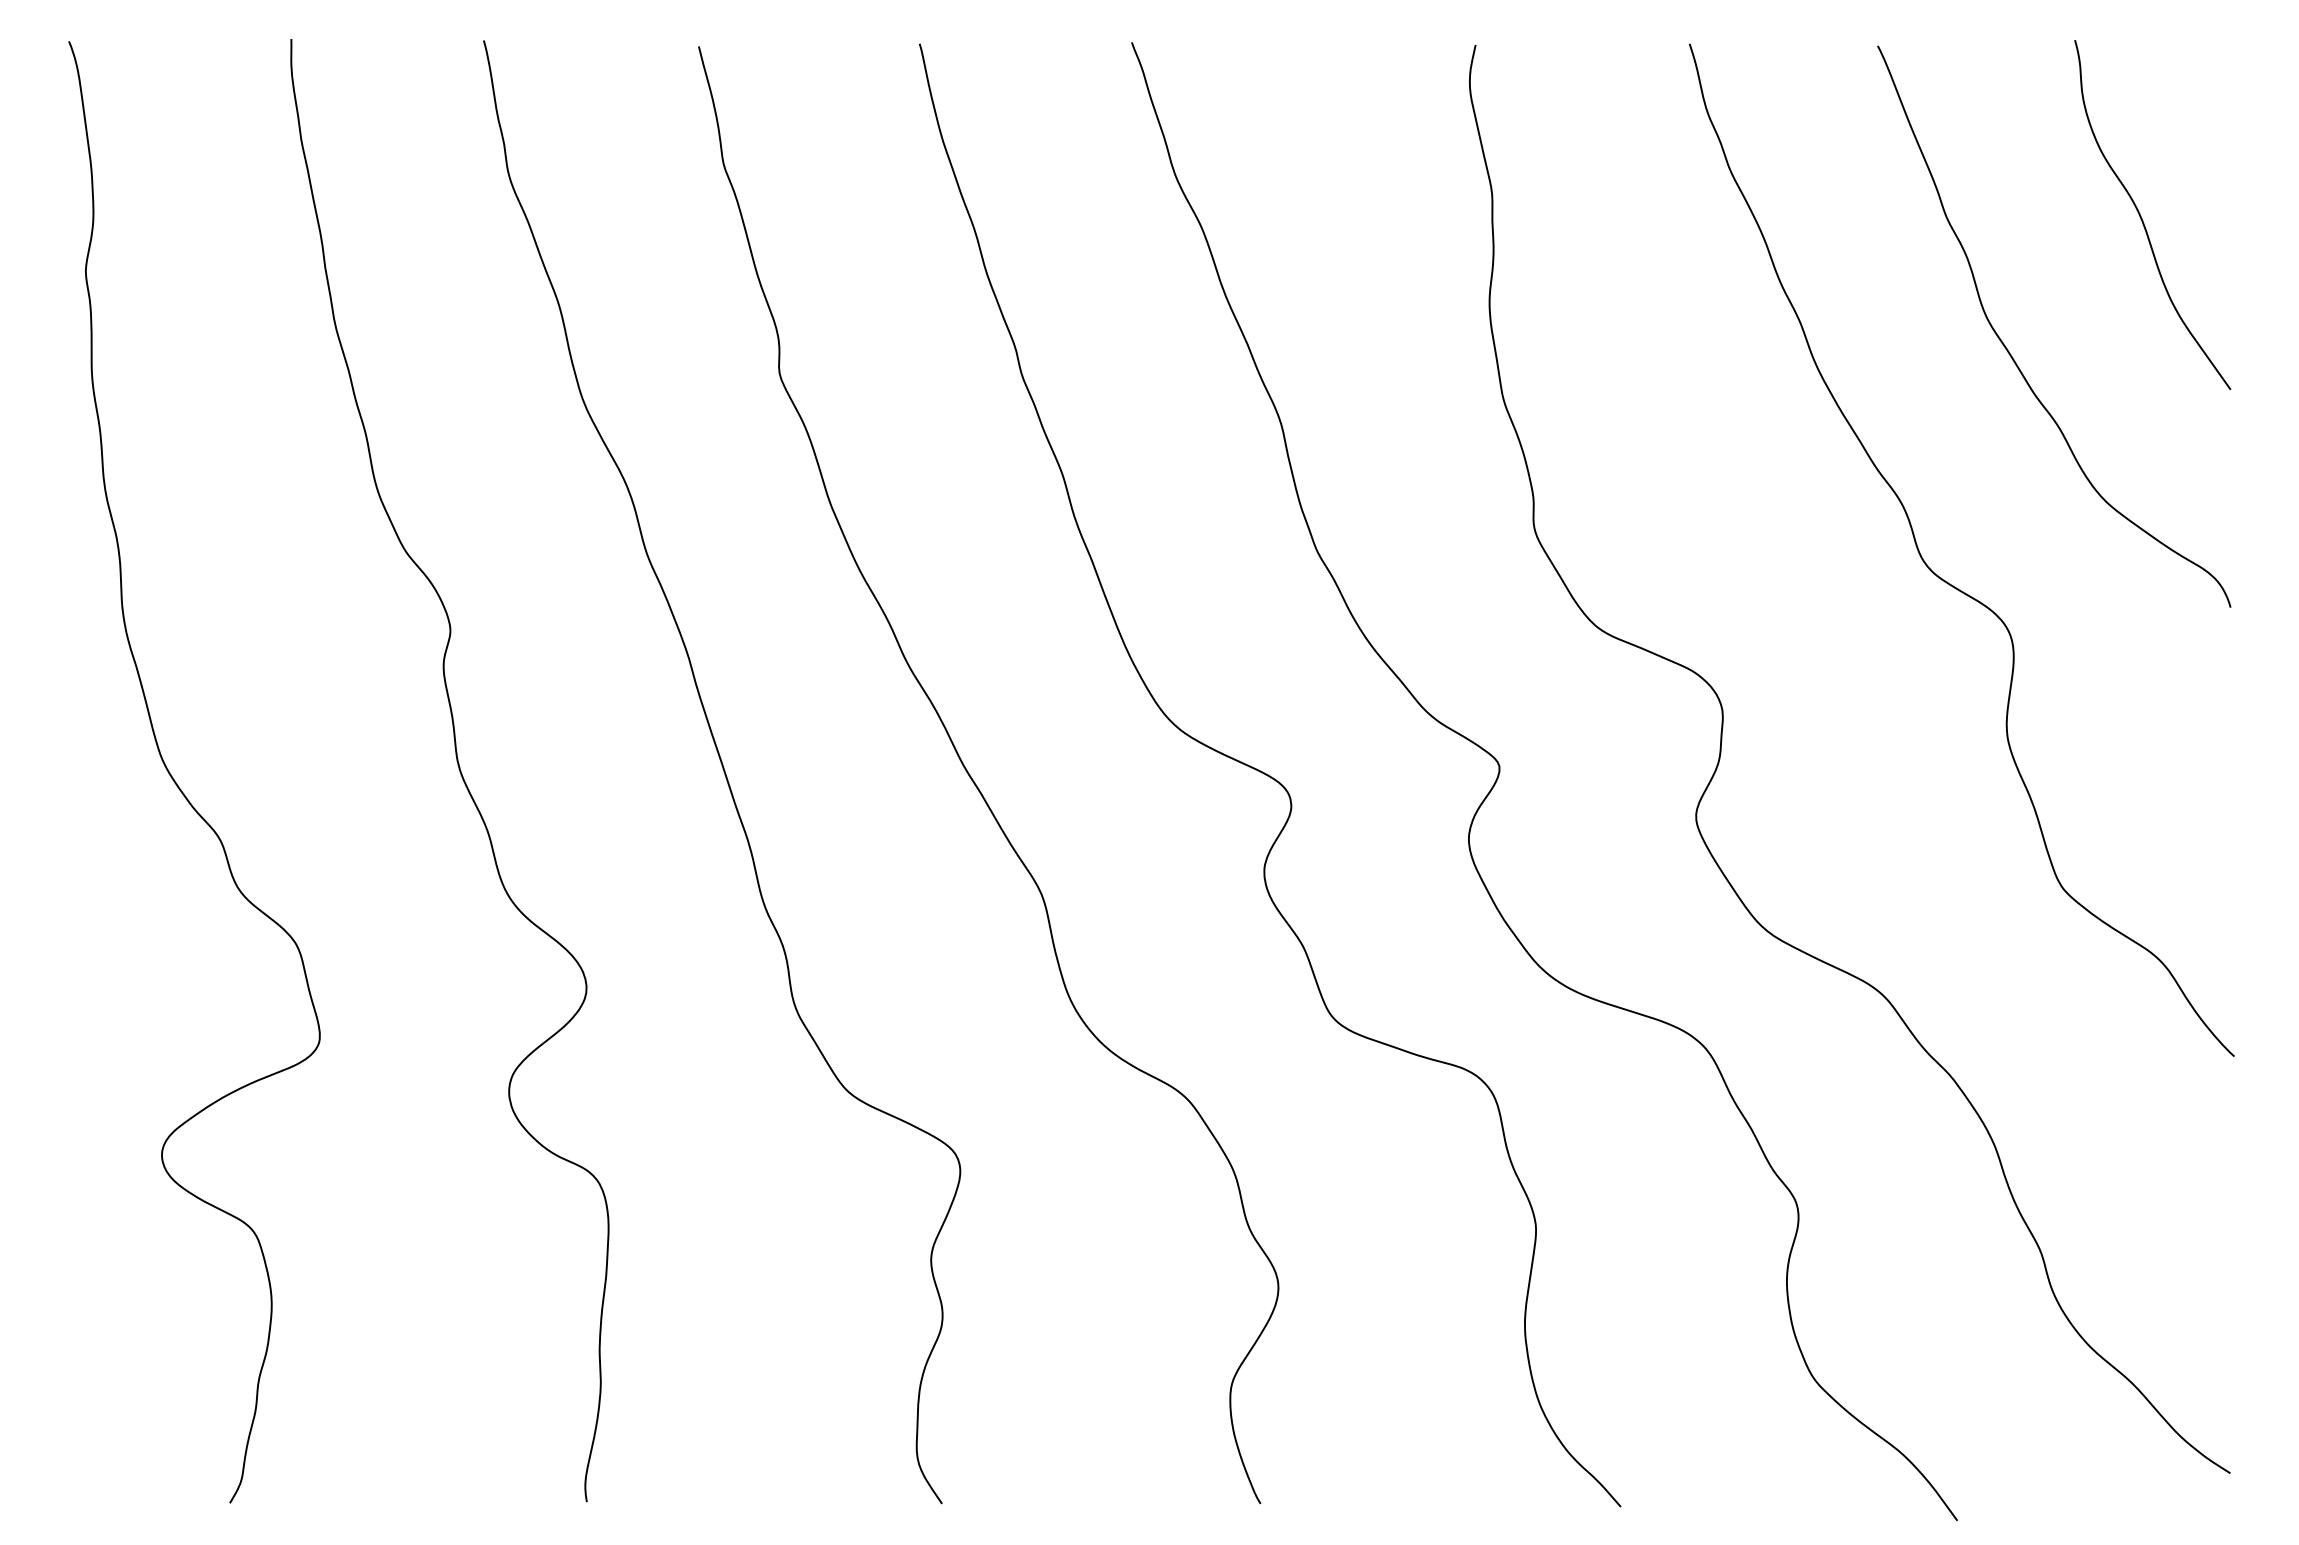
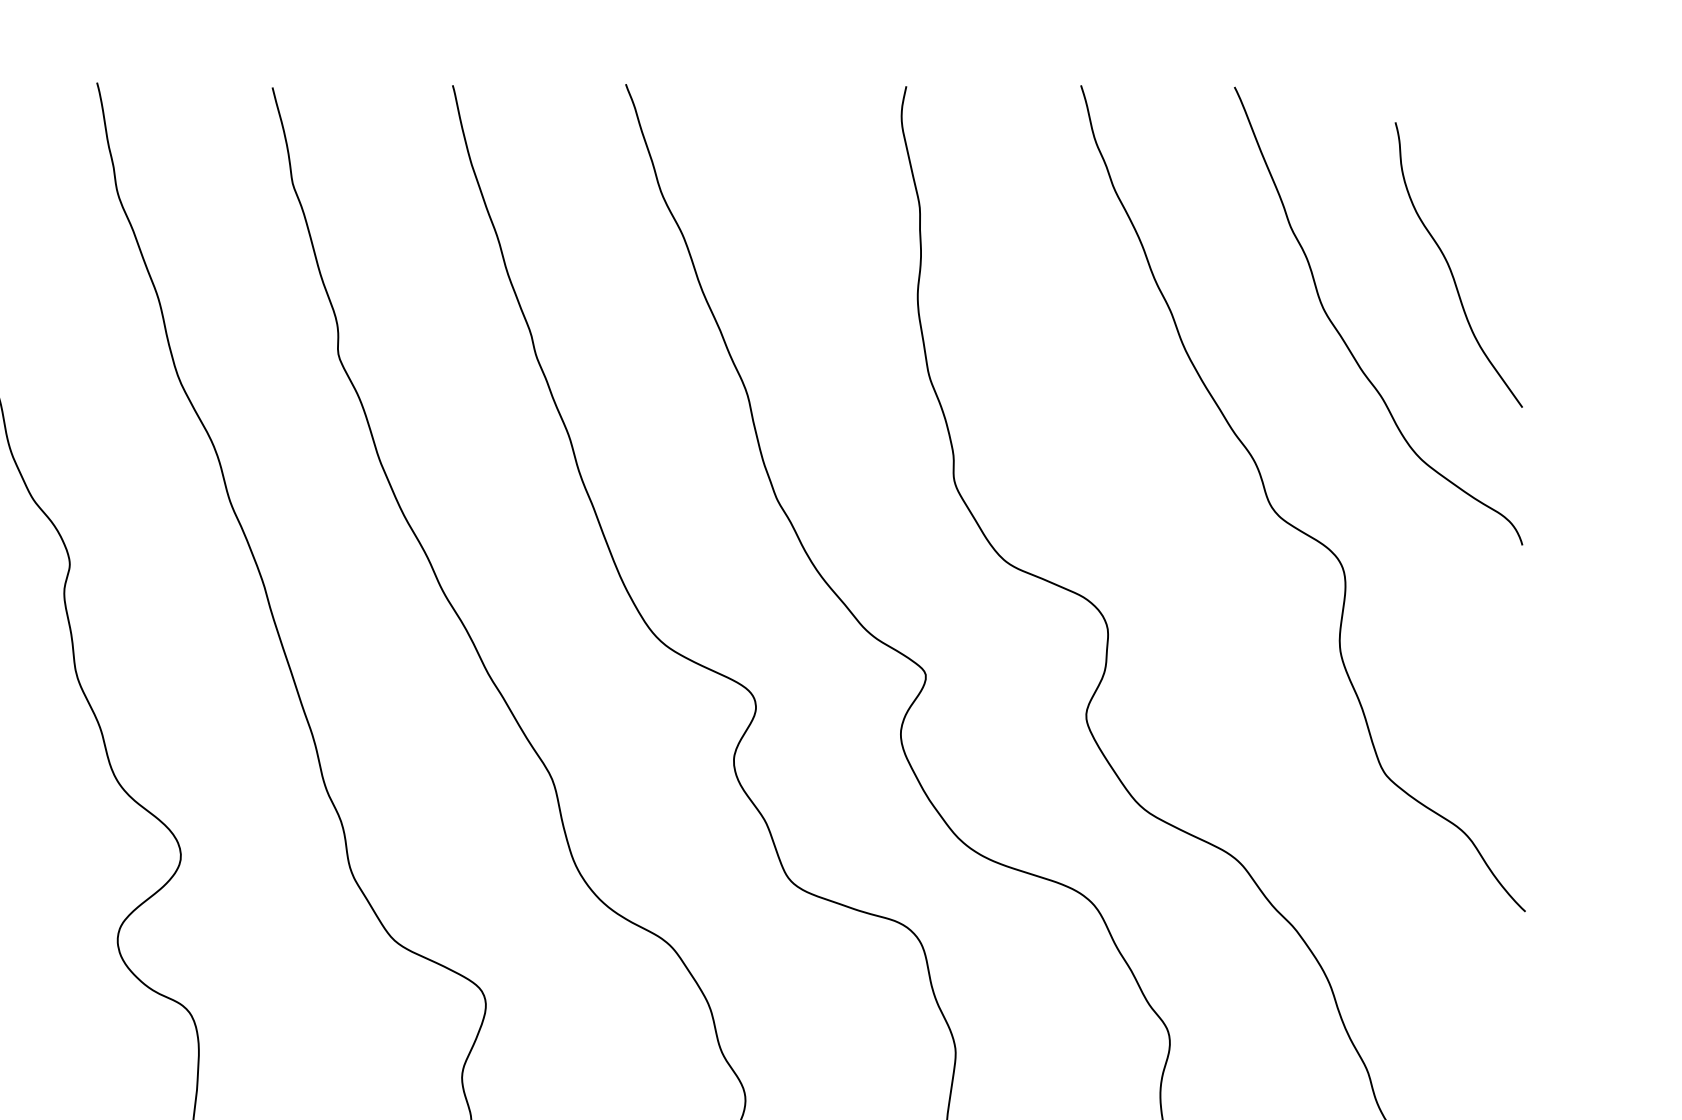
curve: (2142, 218) -> (1450, 267), moved

